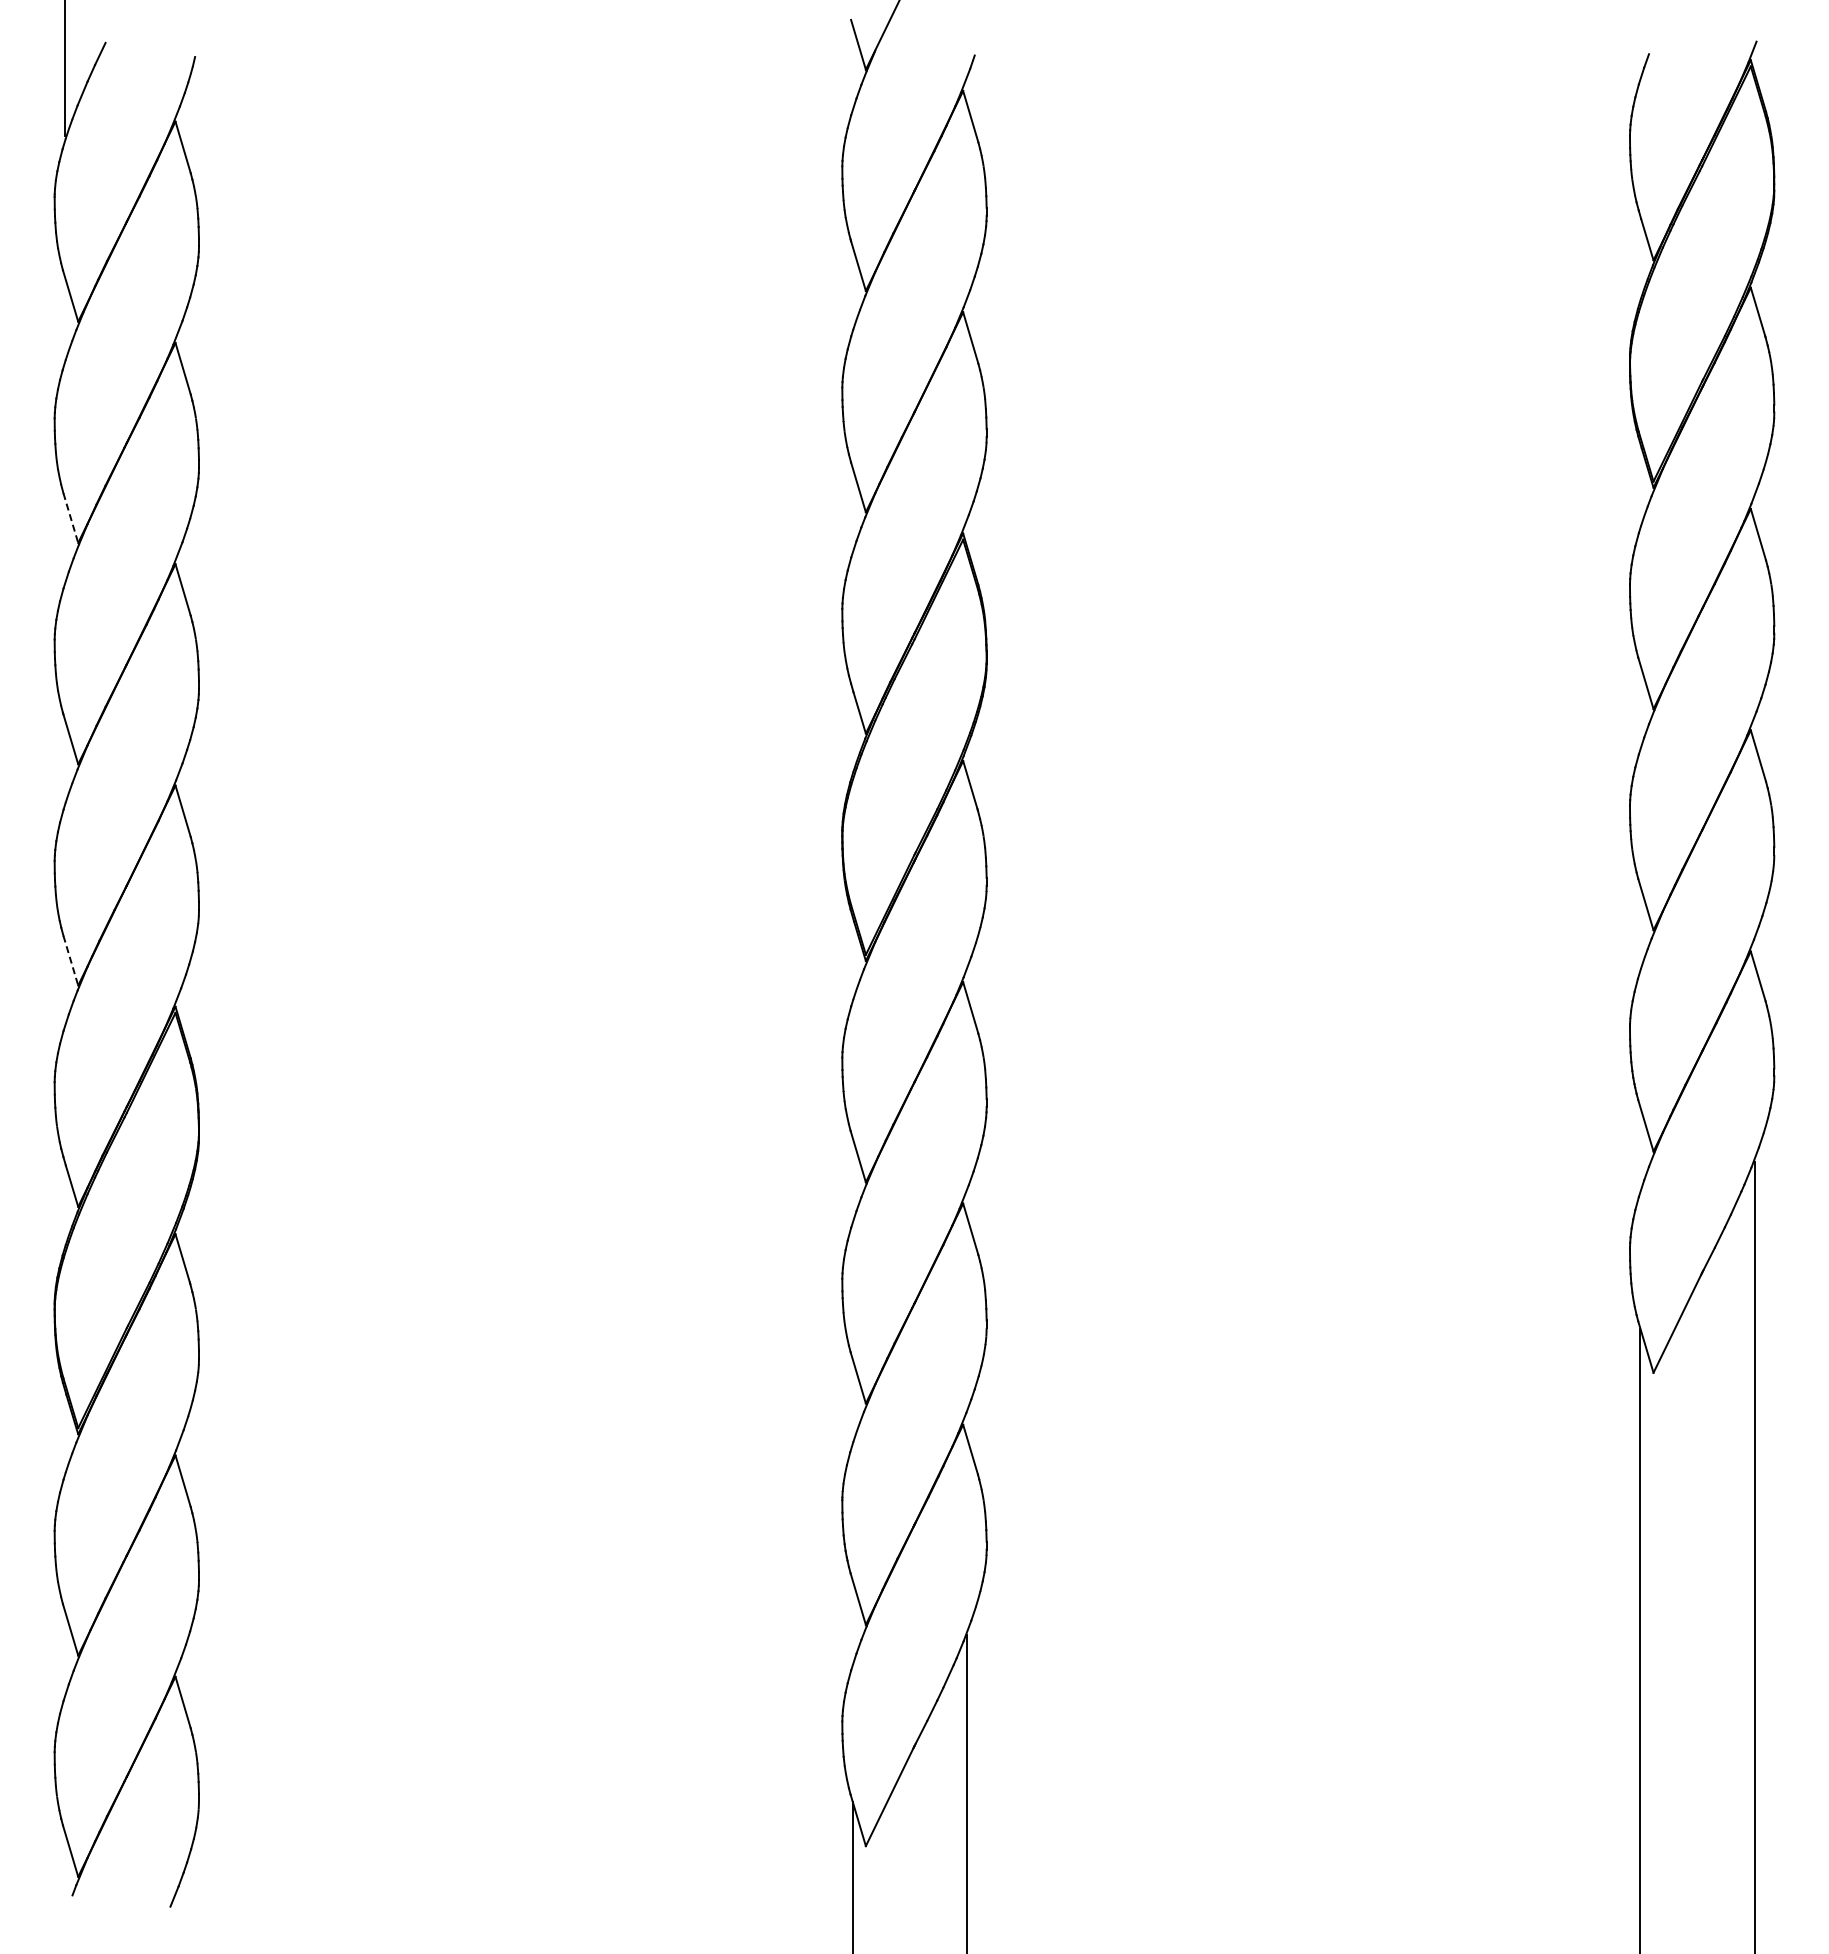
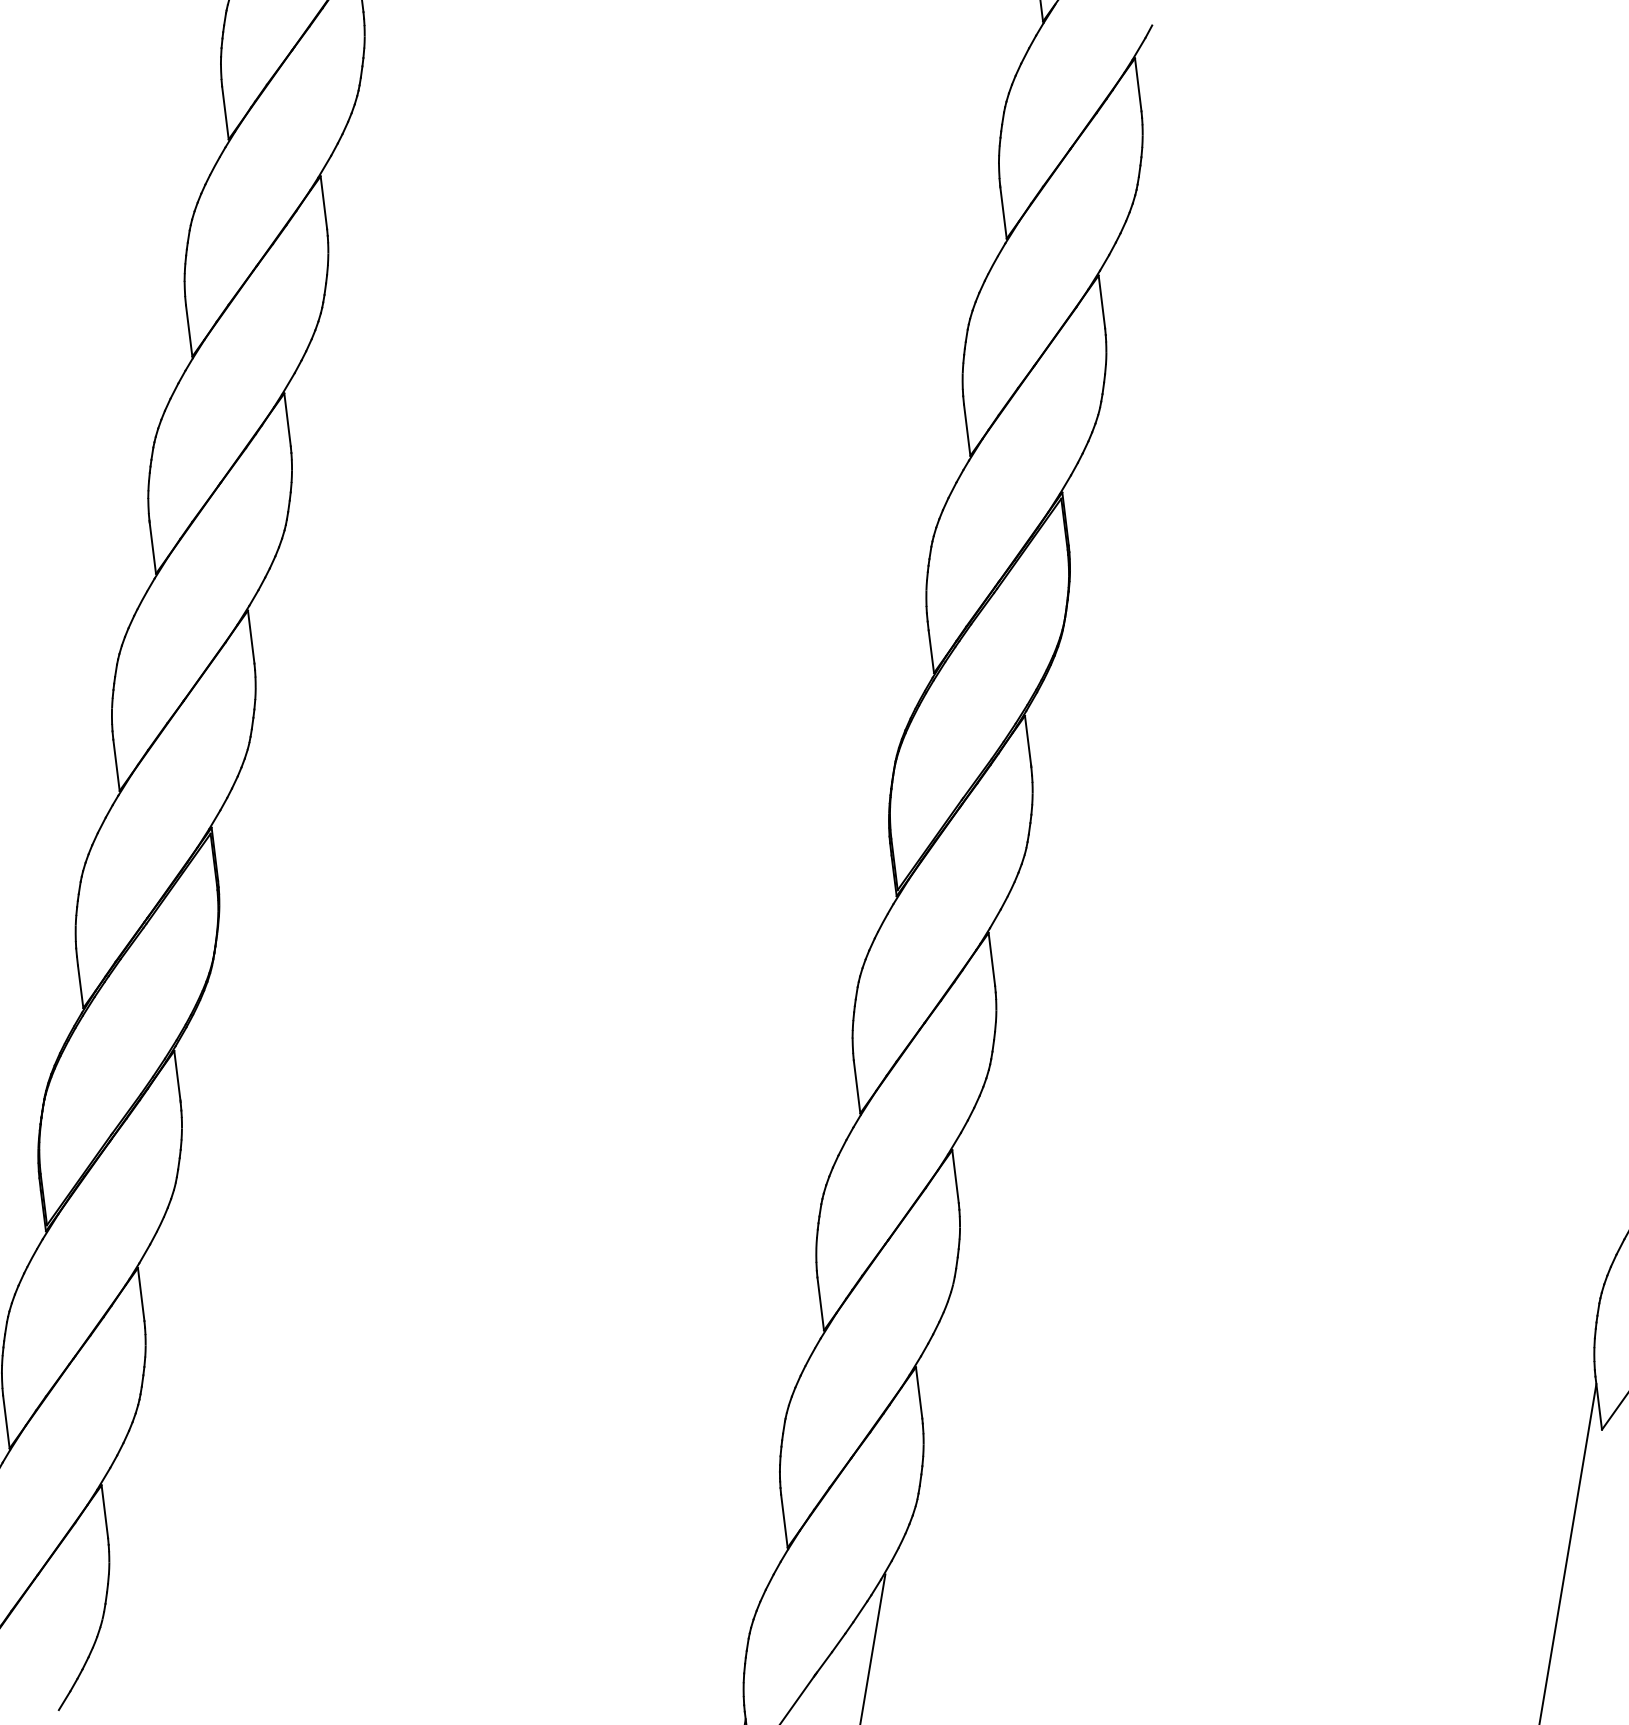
line: (70, 518) -> (188, 331), dashed -> solid
line: (70, 960) -> (116, 765), dashed -> solid

